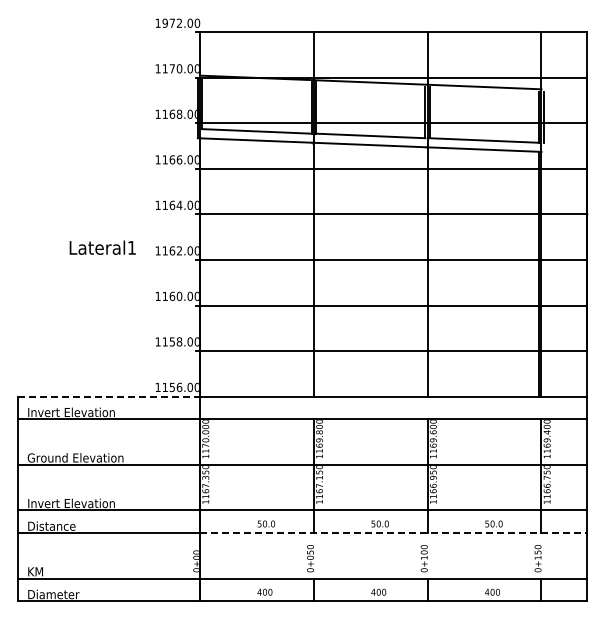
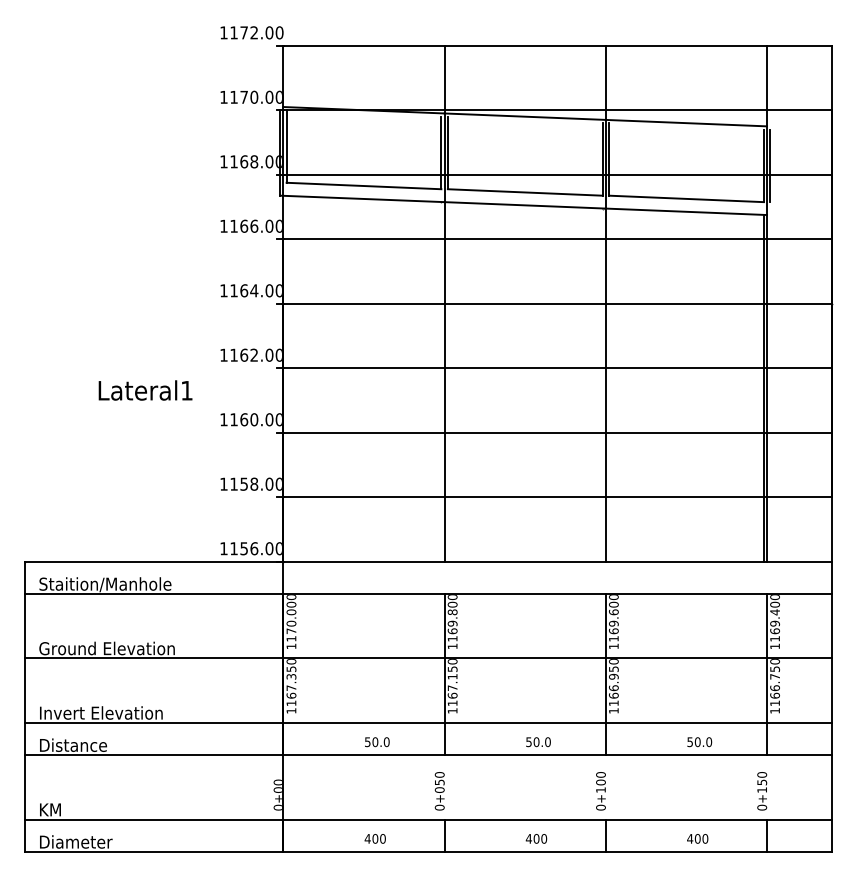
text: (164, 22) -> (233, 31), 1972.00 -> 1172.00
text: (102, 247) -> (145, 390), moved
line: (109, 396) -> (155, 561), dashed -> solid
text: (73, 412) -> (104, 584), Invert Elevation -> Staition/Manhole
line: (394, 533) -> (558, 755), dashed -> solid

